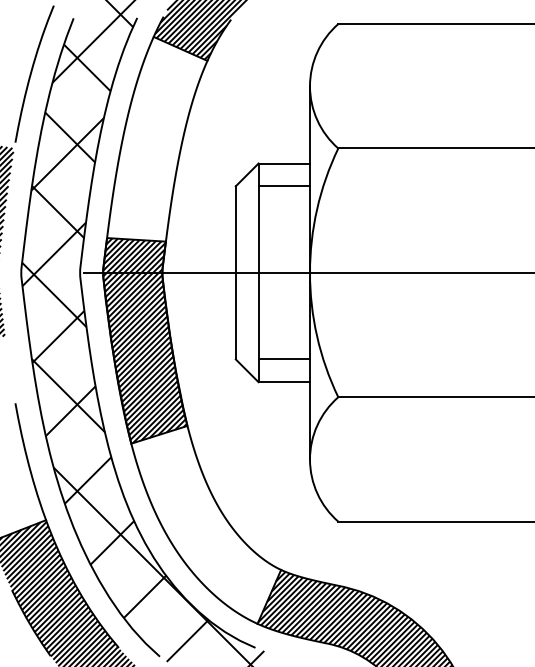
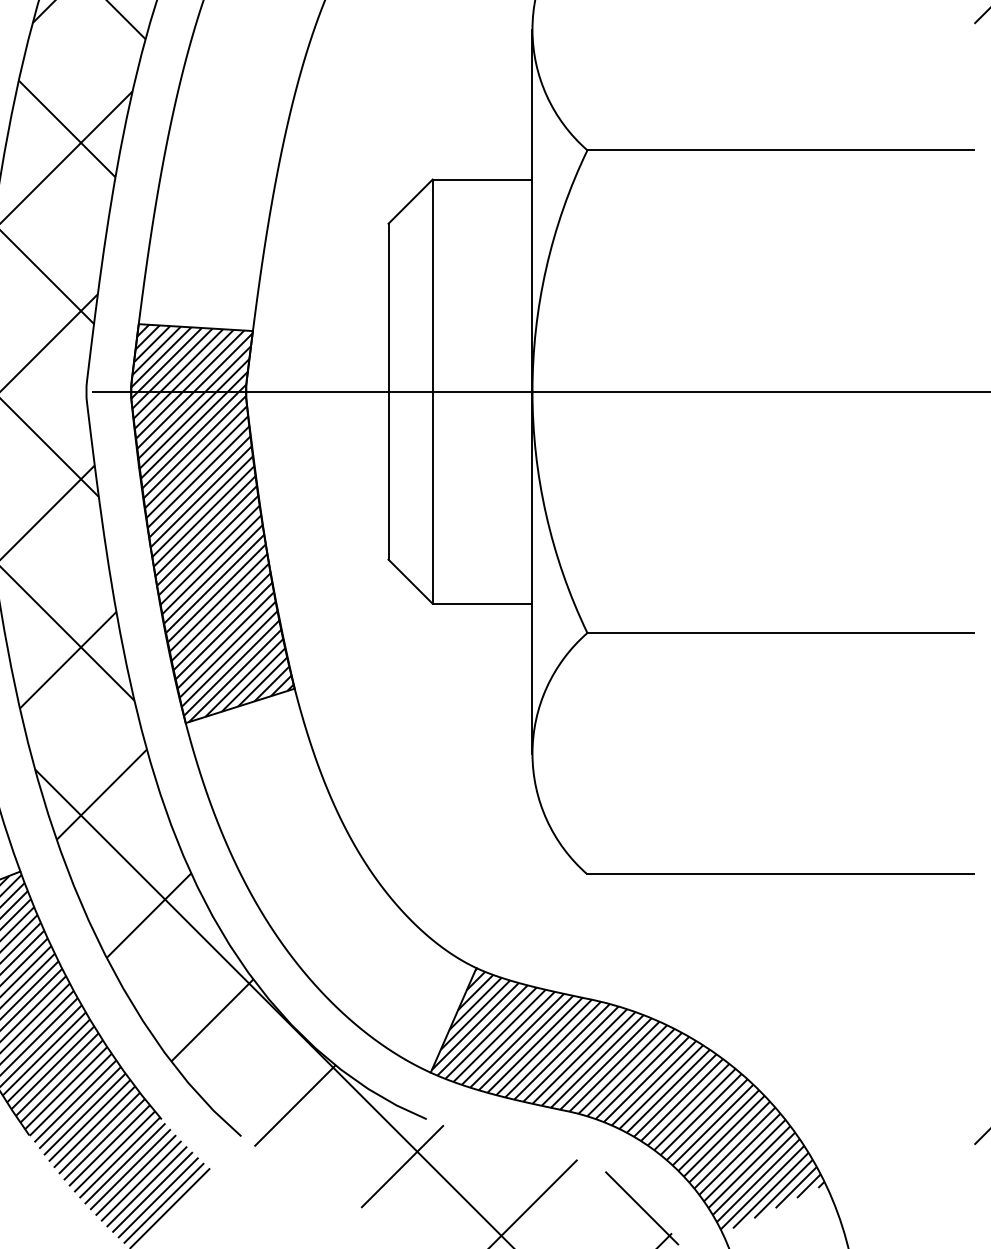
line: (284, 186) -> (483, 224), removed
line: (284, 359) -> (483, 559), removed

